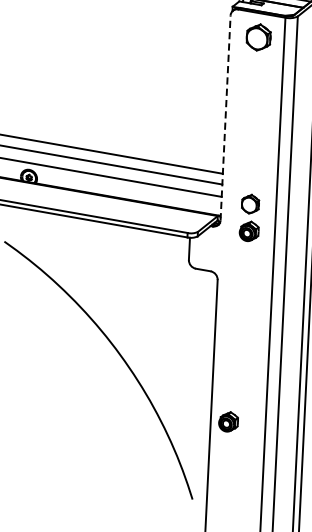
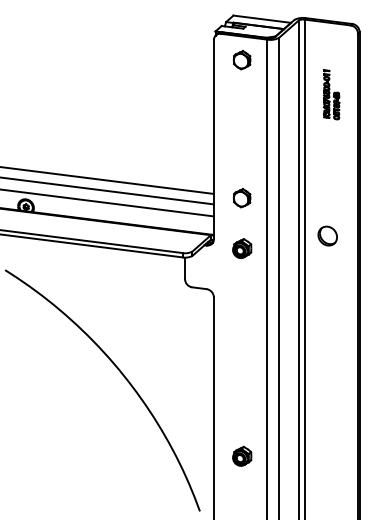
part: (257, 37) -> (241, 60), size x0.71
line: (225, 117) -> (213, 139), dashed -> solid
part: (249, 204) -> (241, 198), moved
part: (228, 421) -> (242, 455), moved

